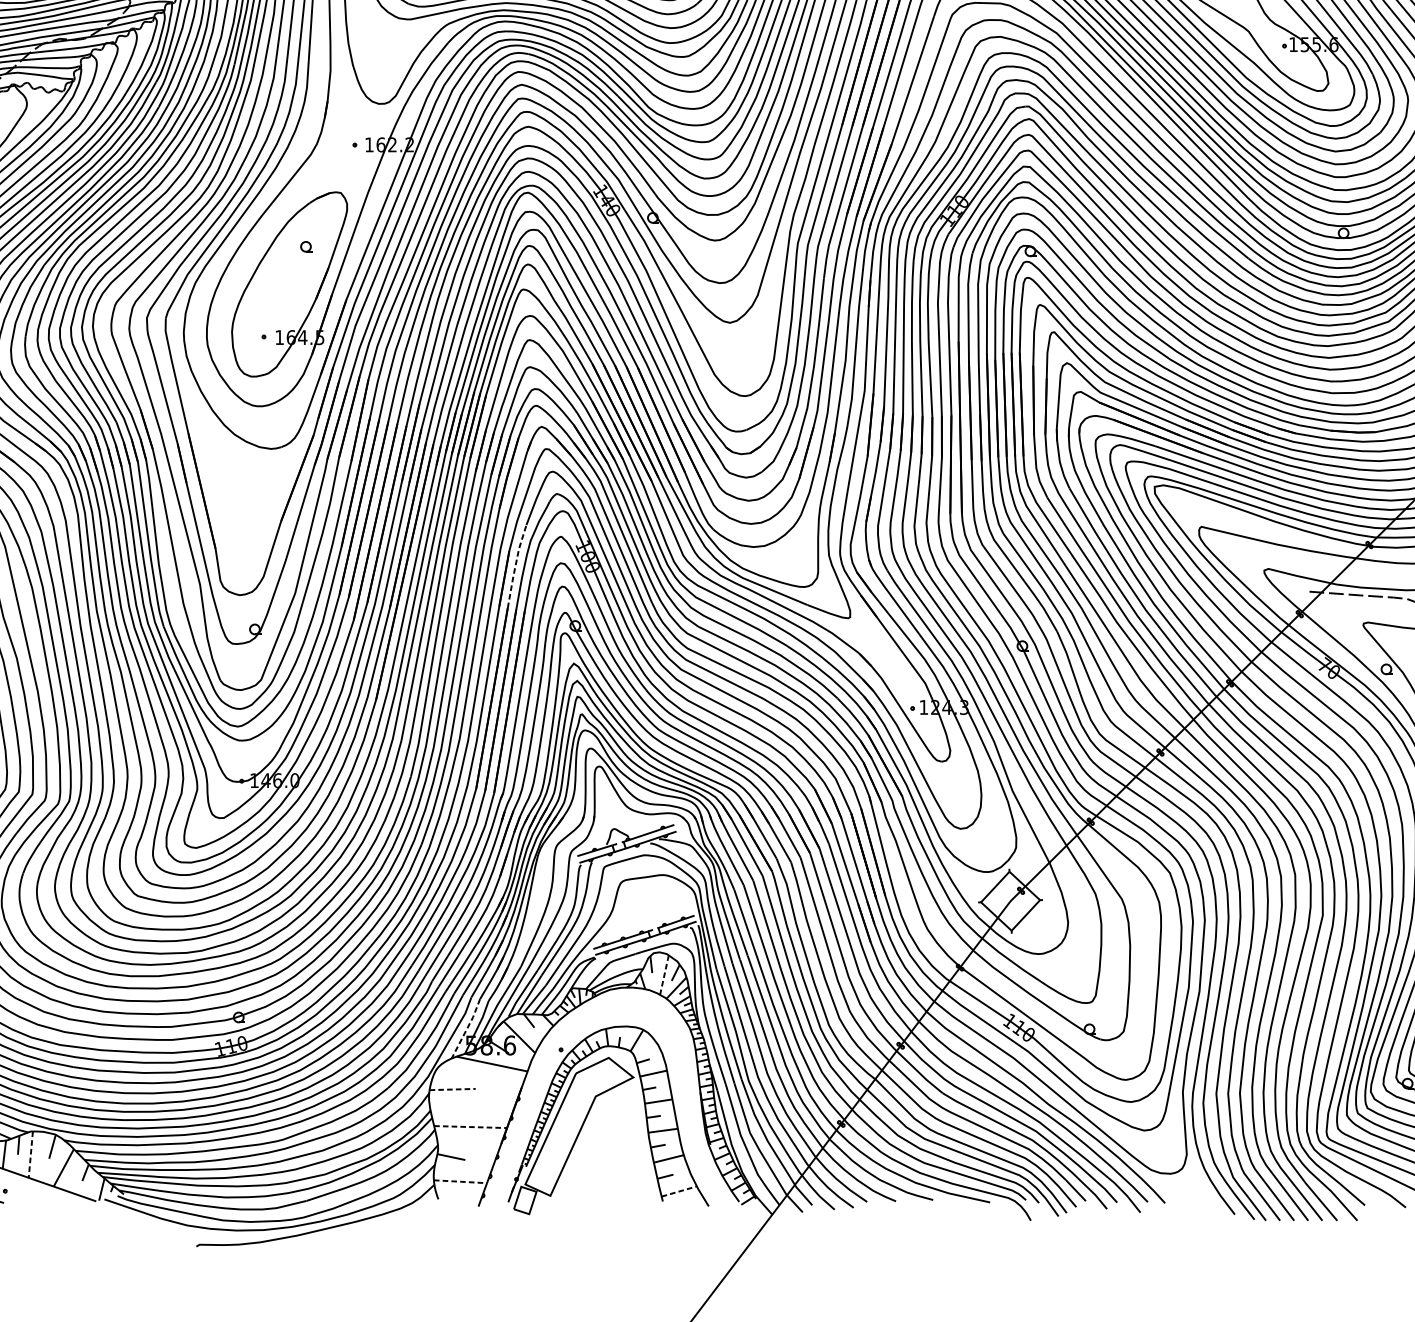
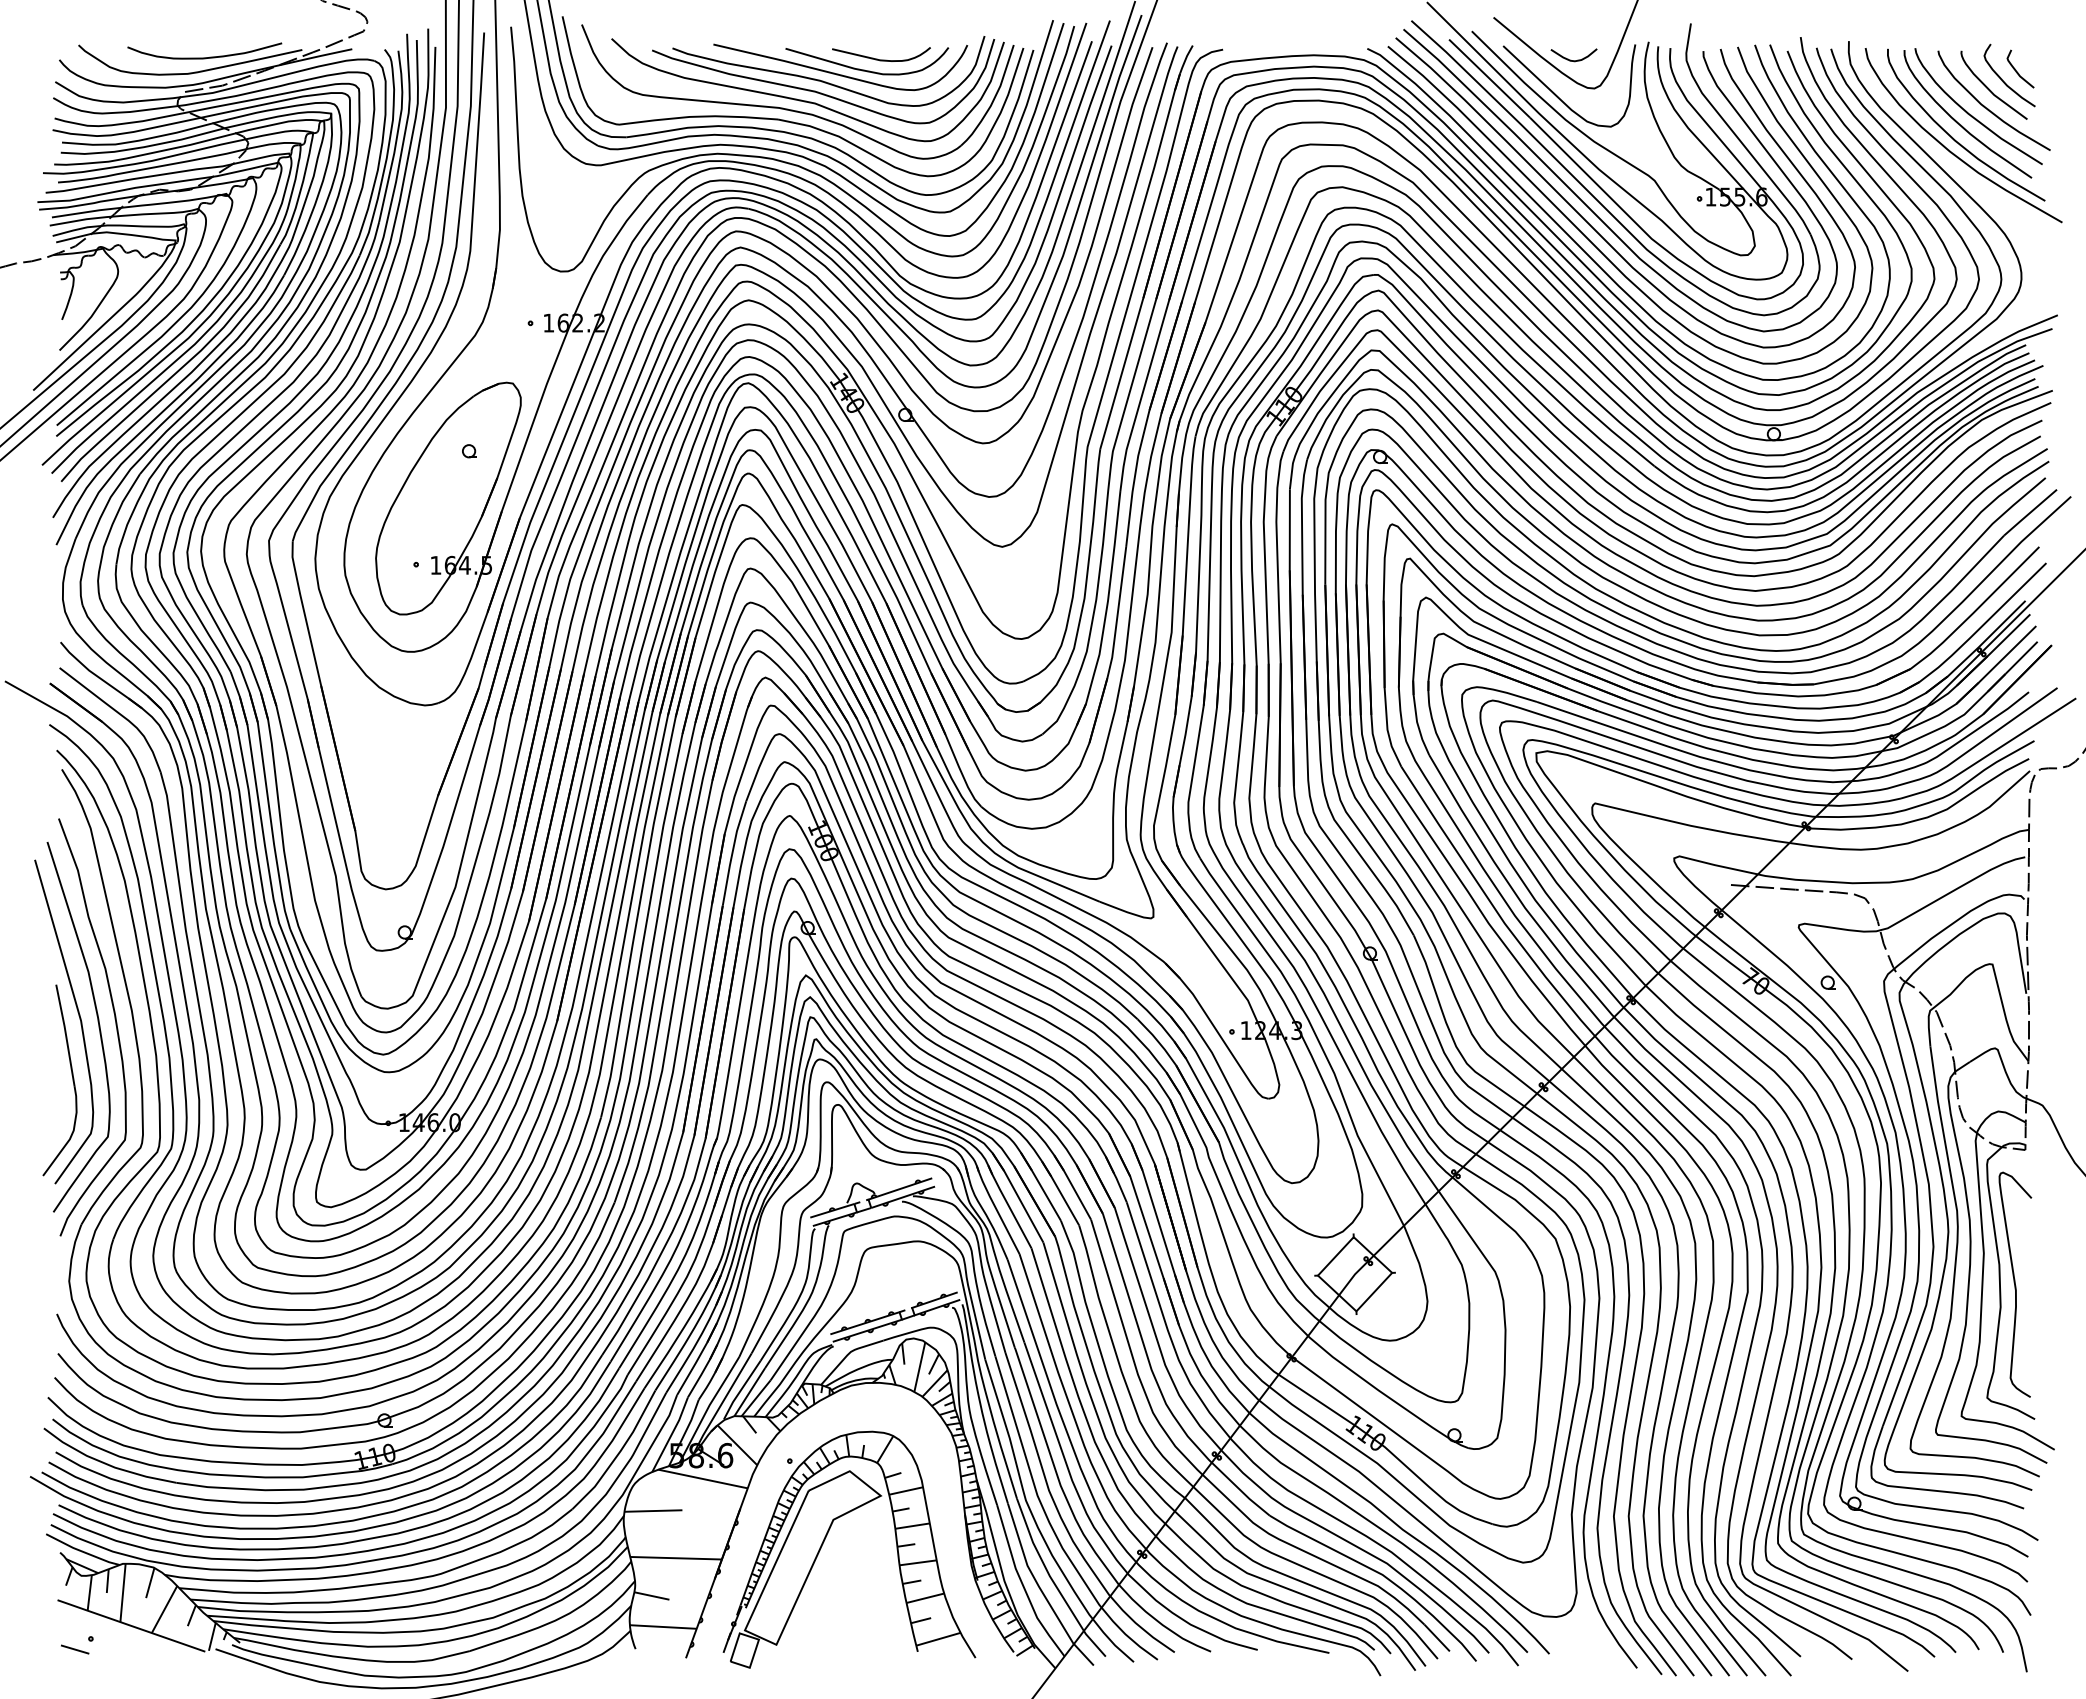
line: (515, 565) -> (732, 852), dashed -> solid
line: (664, 975) -> (919, 1367), dashed -> solid
line: (466, 1029) -> (671, 1435), dashed -> solid
line: (452, 1089) -> (653, 1511), dashed -> solid
line: (470, 1127) -> (676, 1558), dashed -> solid
line: (30, 1155) -> (122, 1593), dashed -> solid
line: (460, 1182) -> (663, 1627), dashed -> solid
line: (679, 1191) -> (938, 1639), dashed -> solid

